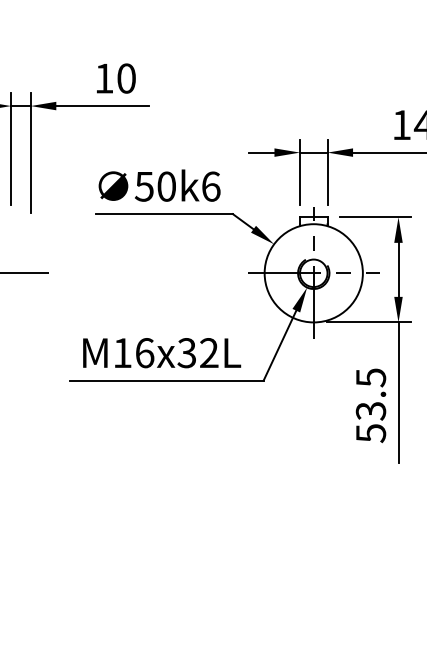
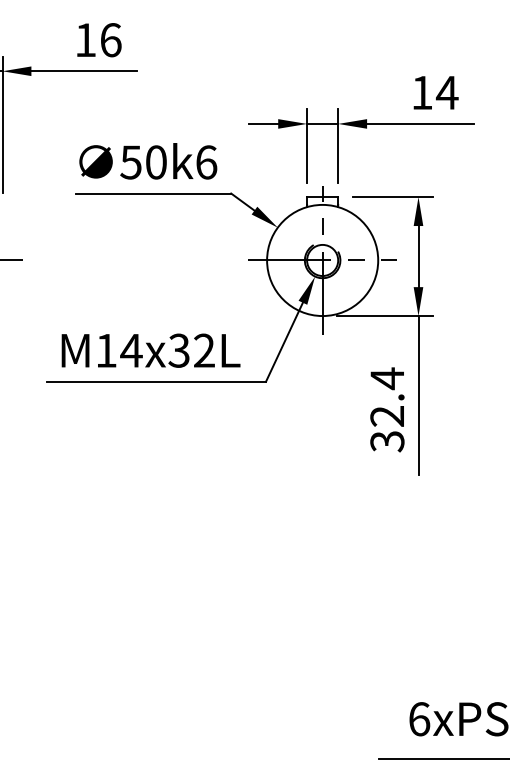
text: (126, 78) -> (110, 40), 10 -> 16
text: (144, 352) -> (131, 350), M16x32L -> M14x32L
text: (371, 405) -> (387, 409), 53.5 -> 32.4

